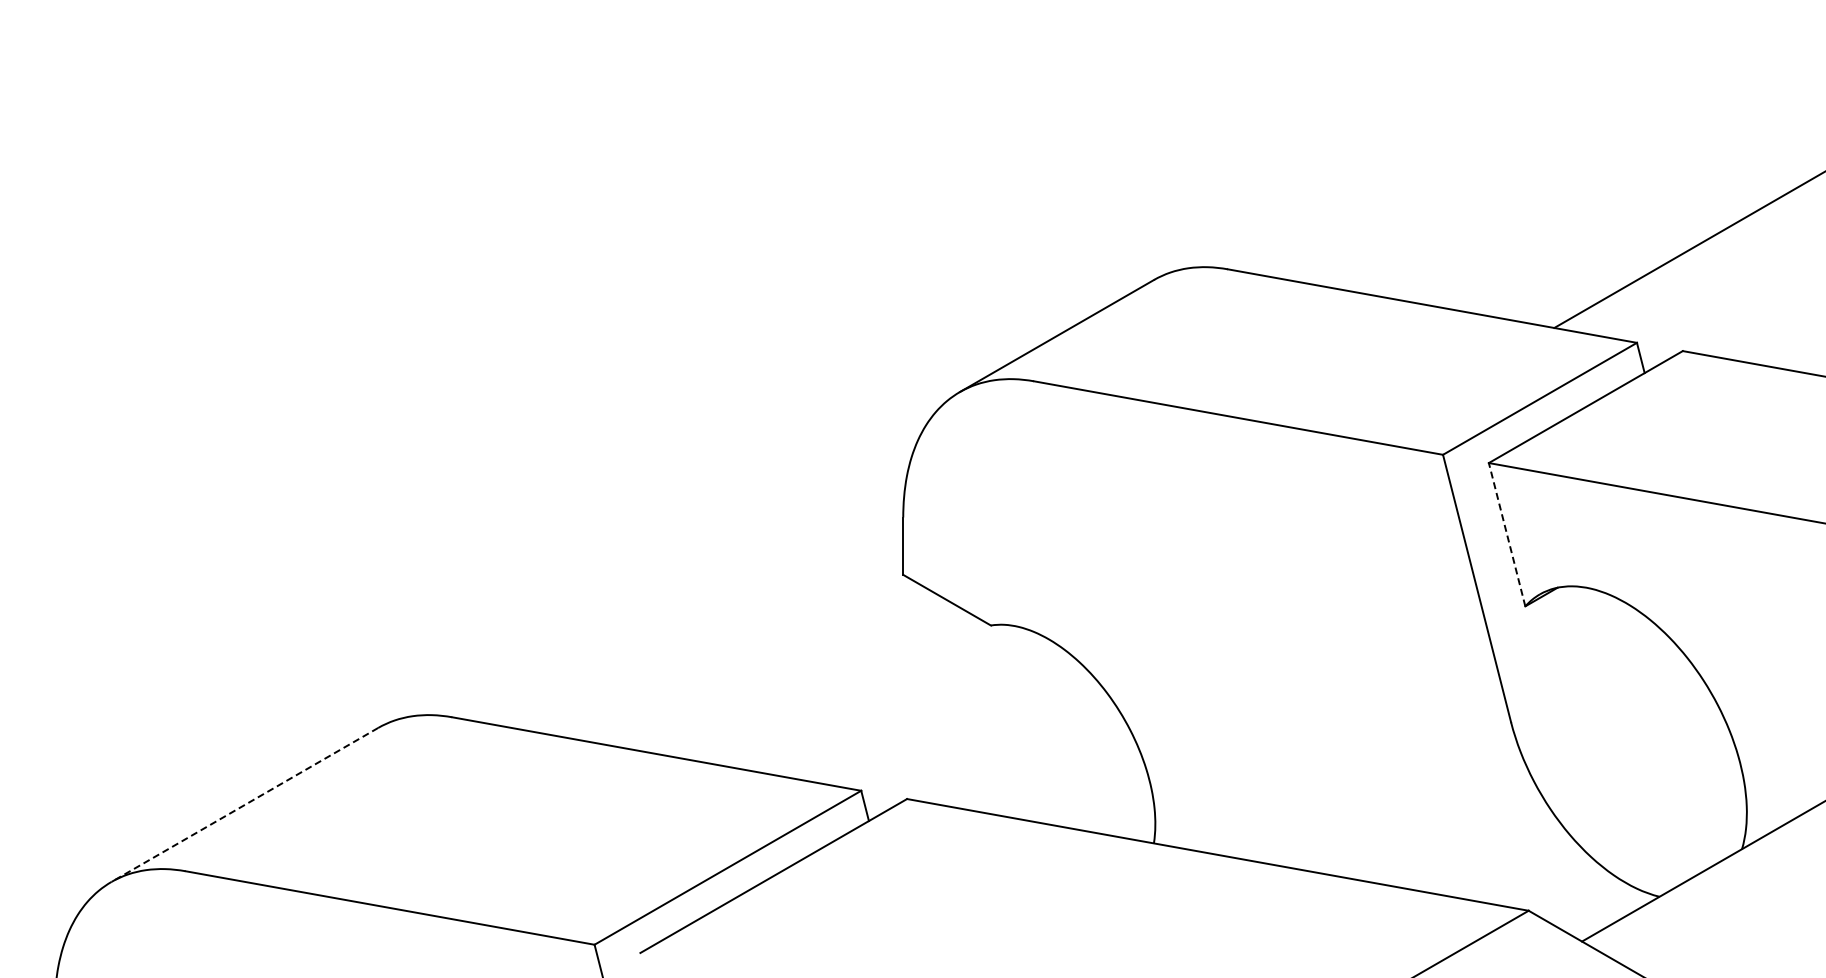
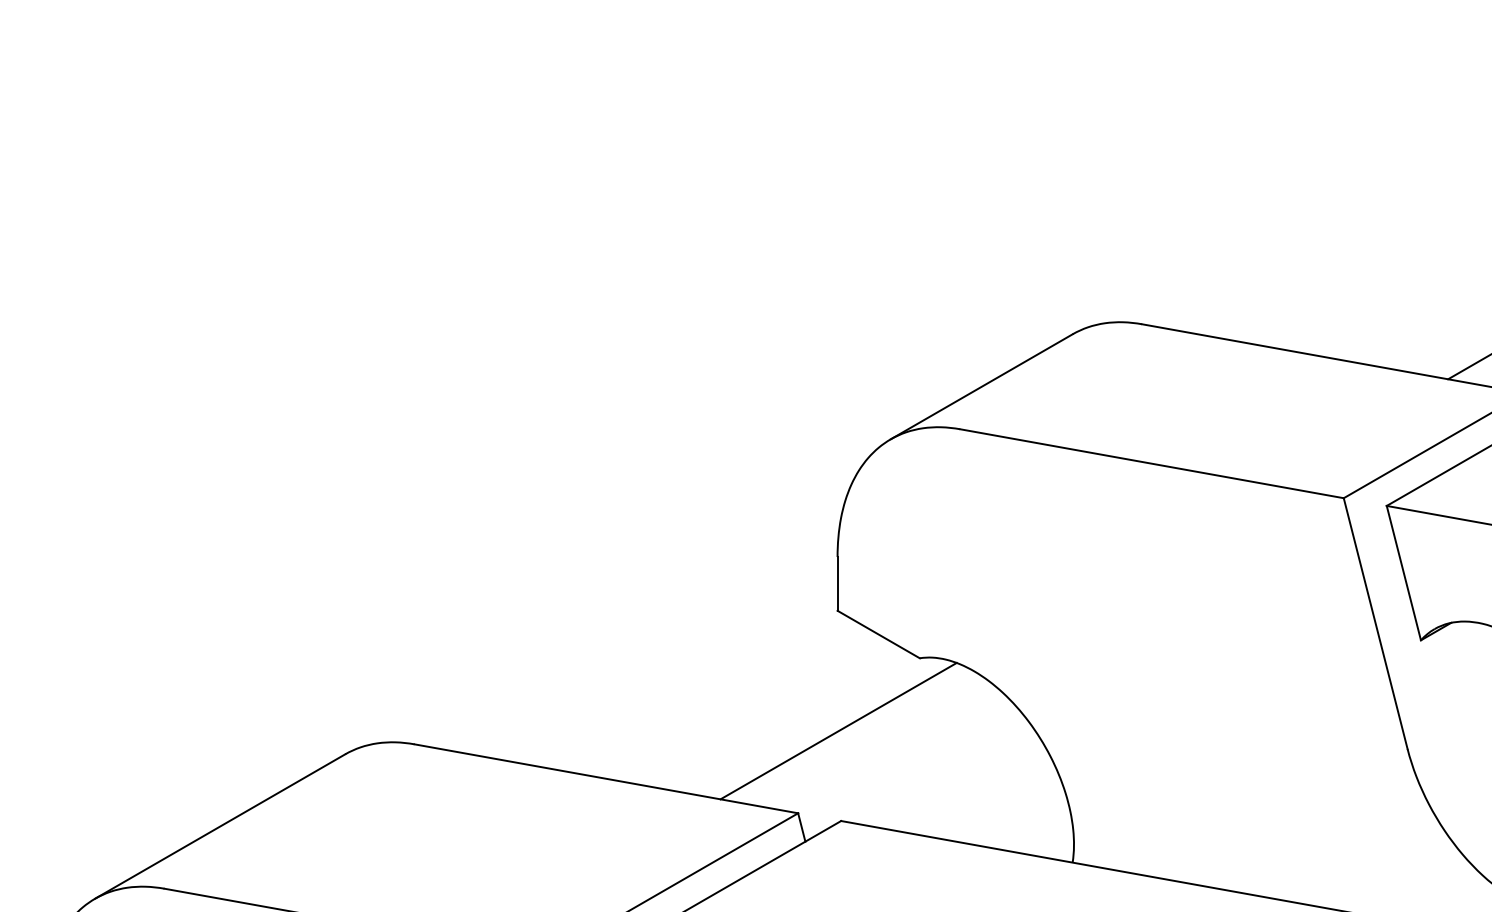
line: (1507, 534) -> (1404, 572), dashed -> solid
line: (904, 702) -> (838, 730), added
line: (244, 804) -> (219, 826), dashed -> solid

